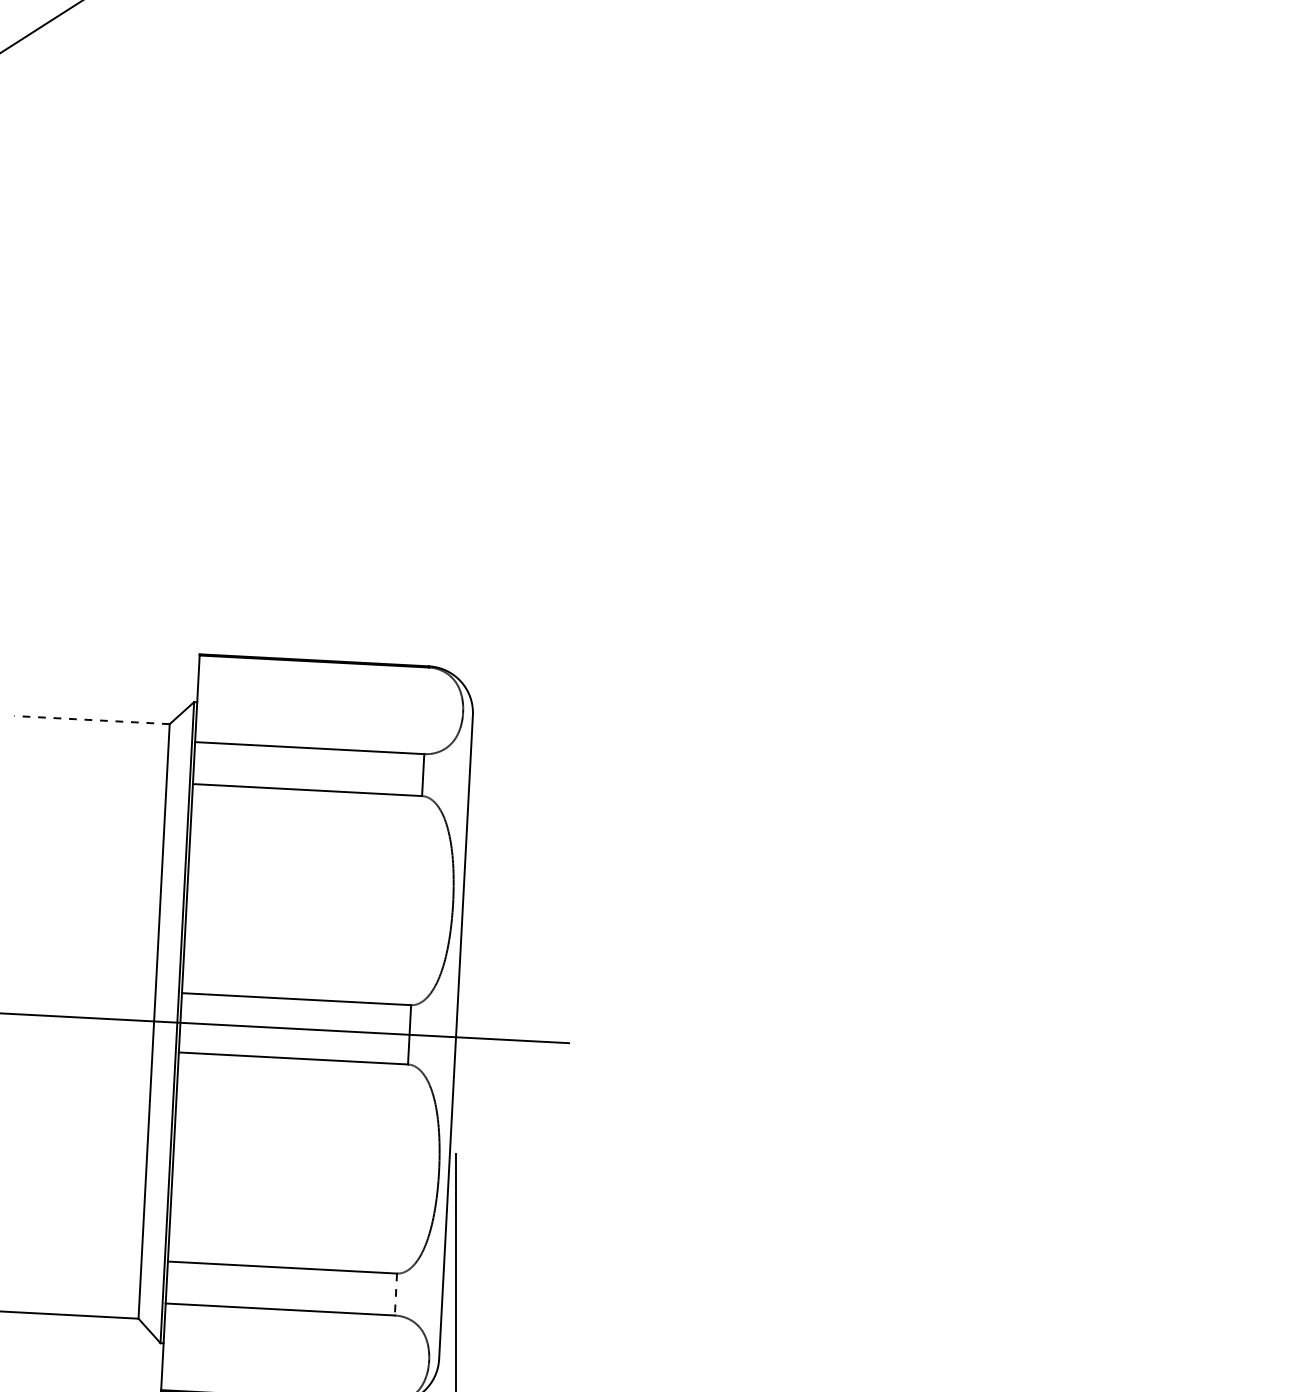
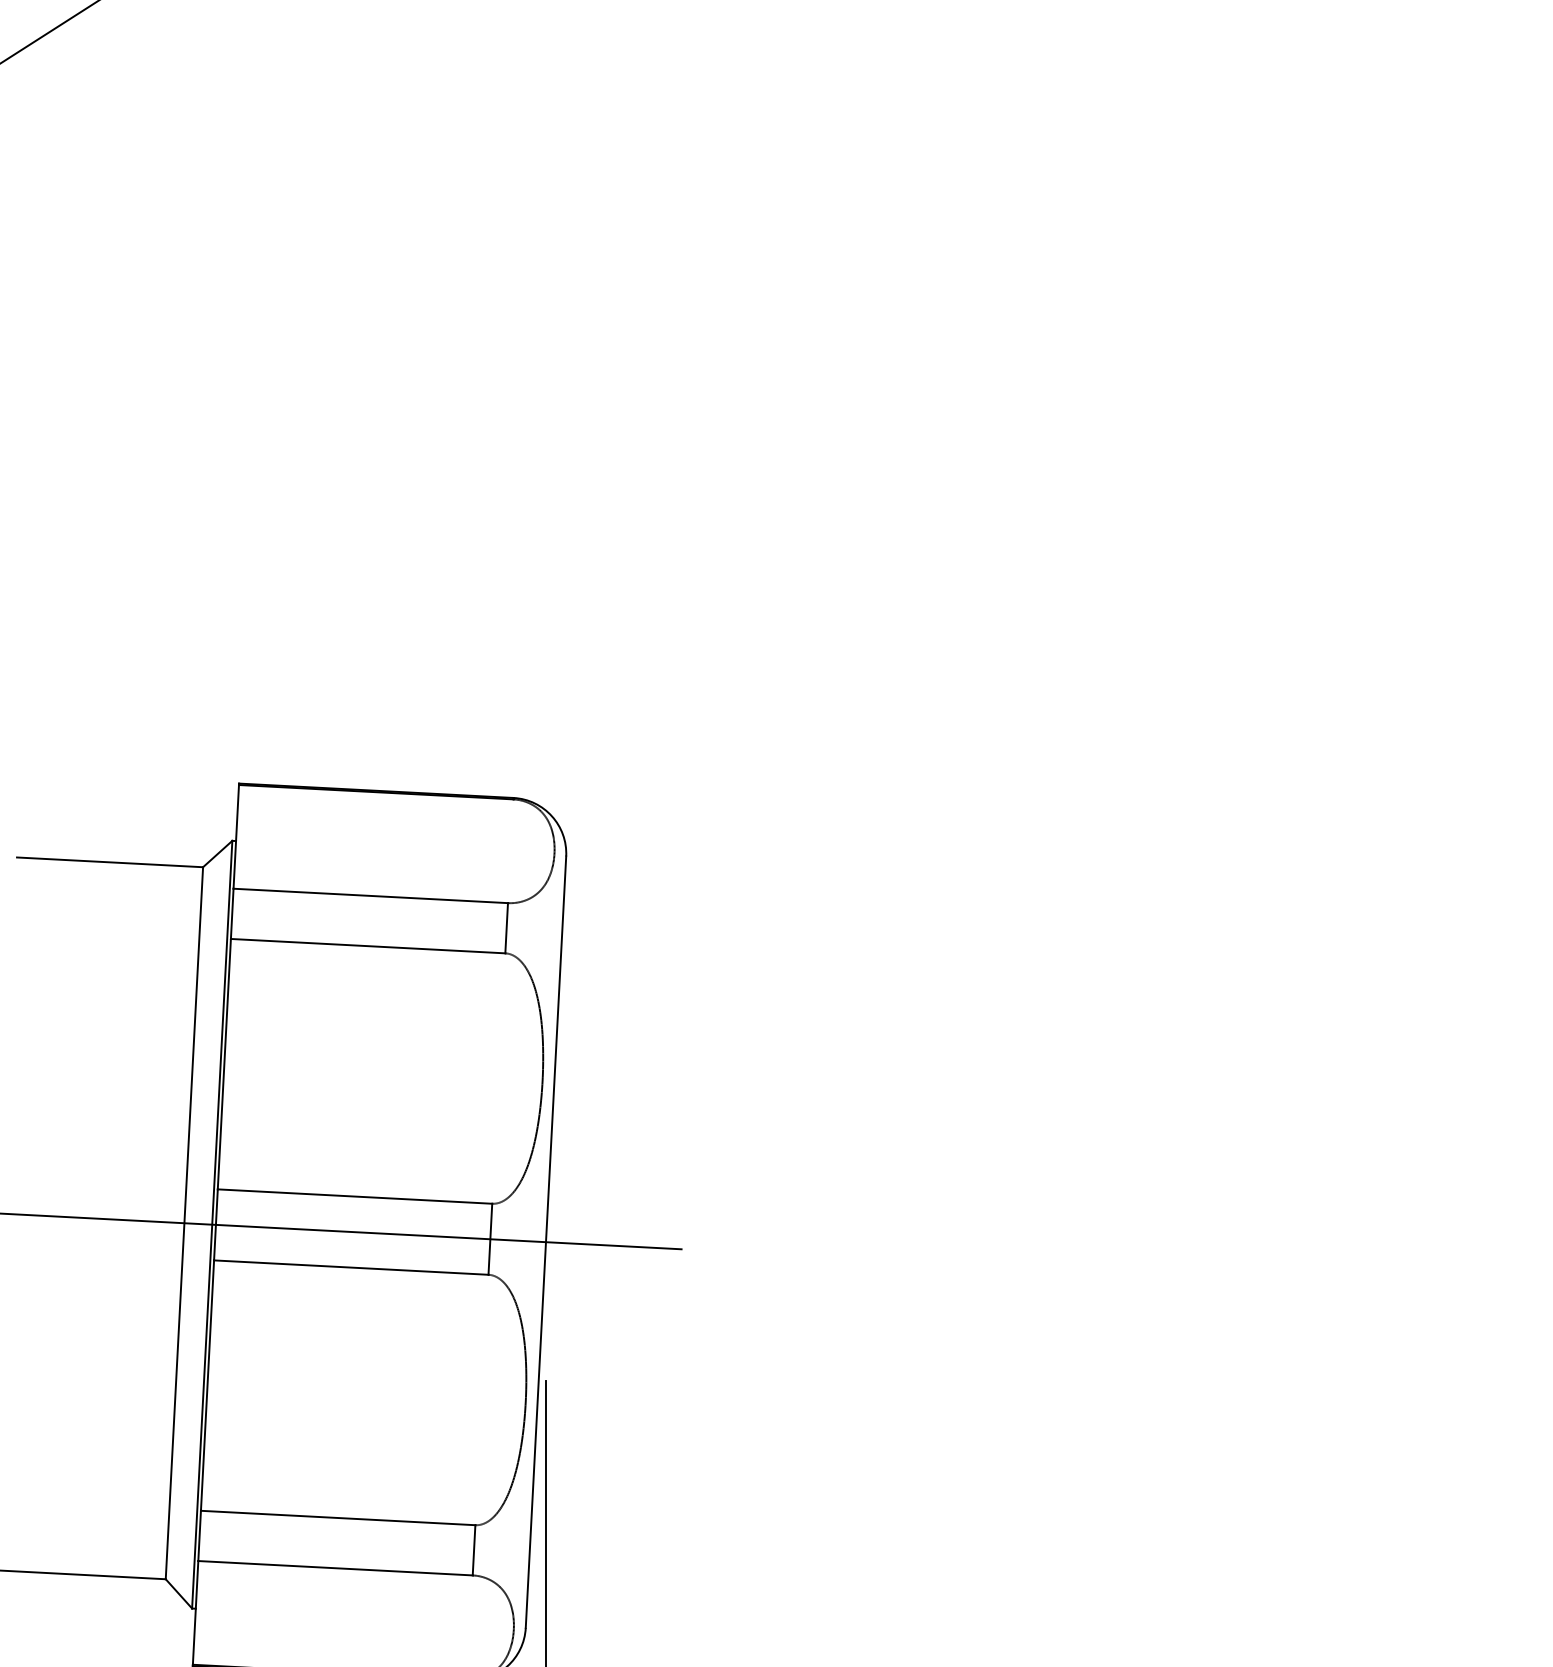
line: (91, 720) -> (109, 862), dashed -> solid
line: (396, 1294) -> (474, 1550), dashed -> solid

